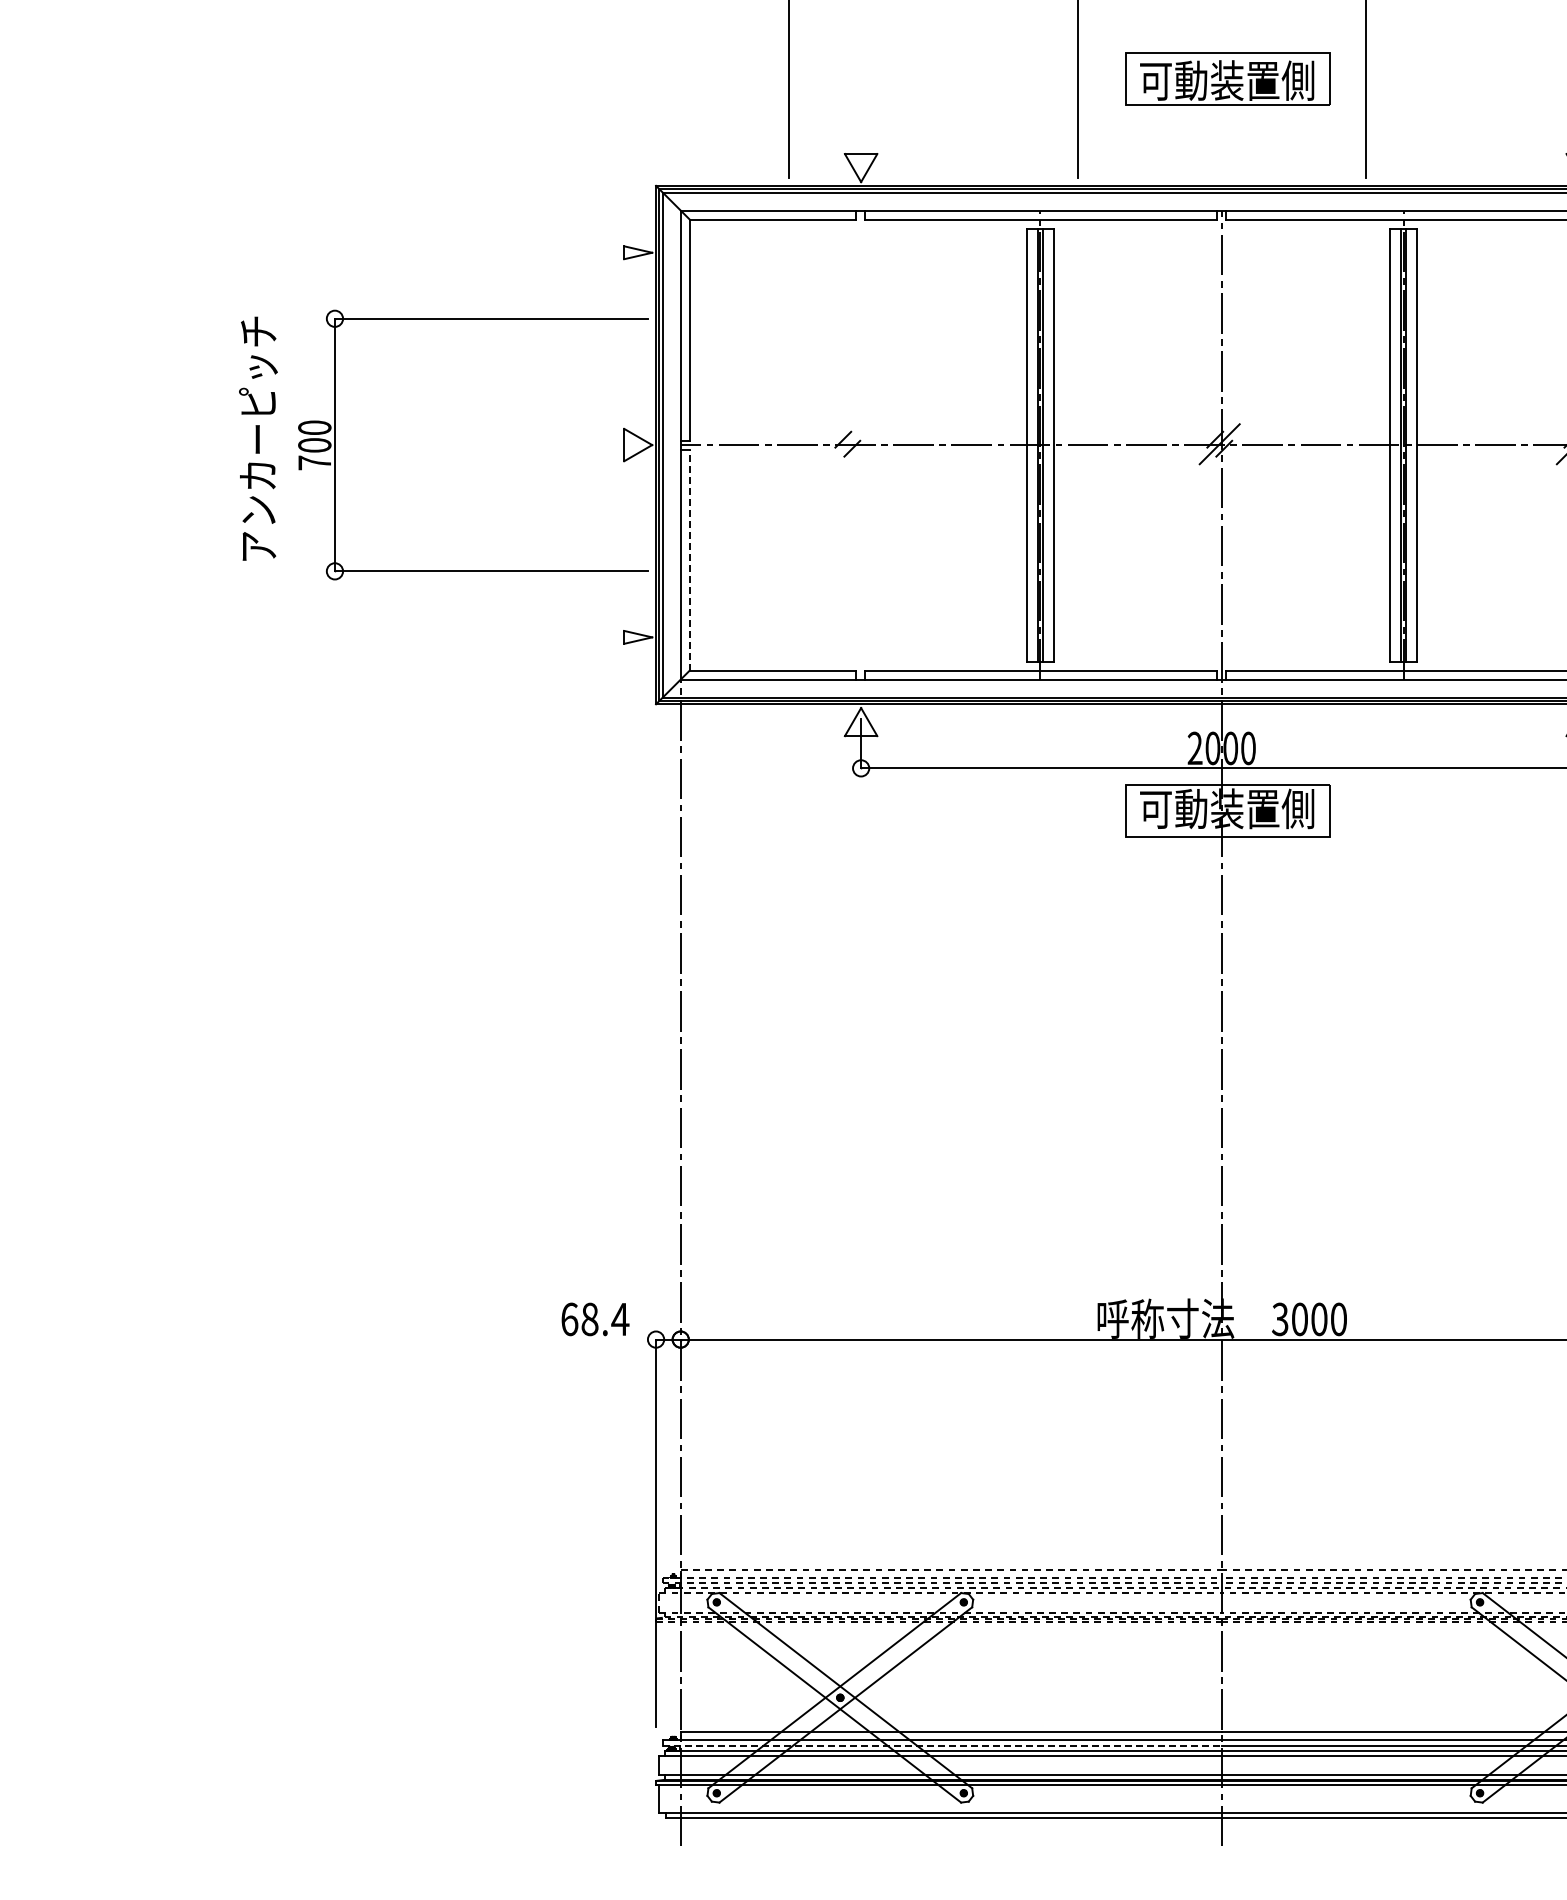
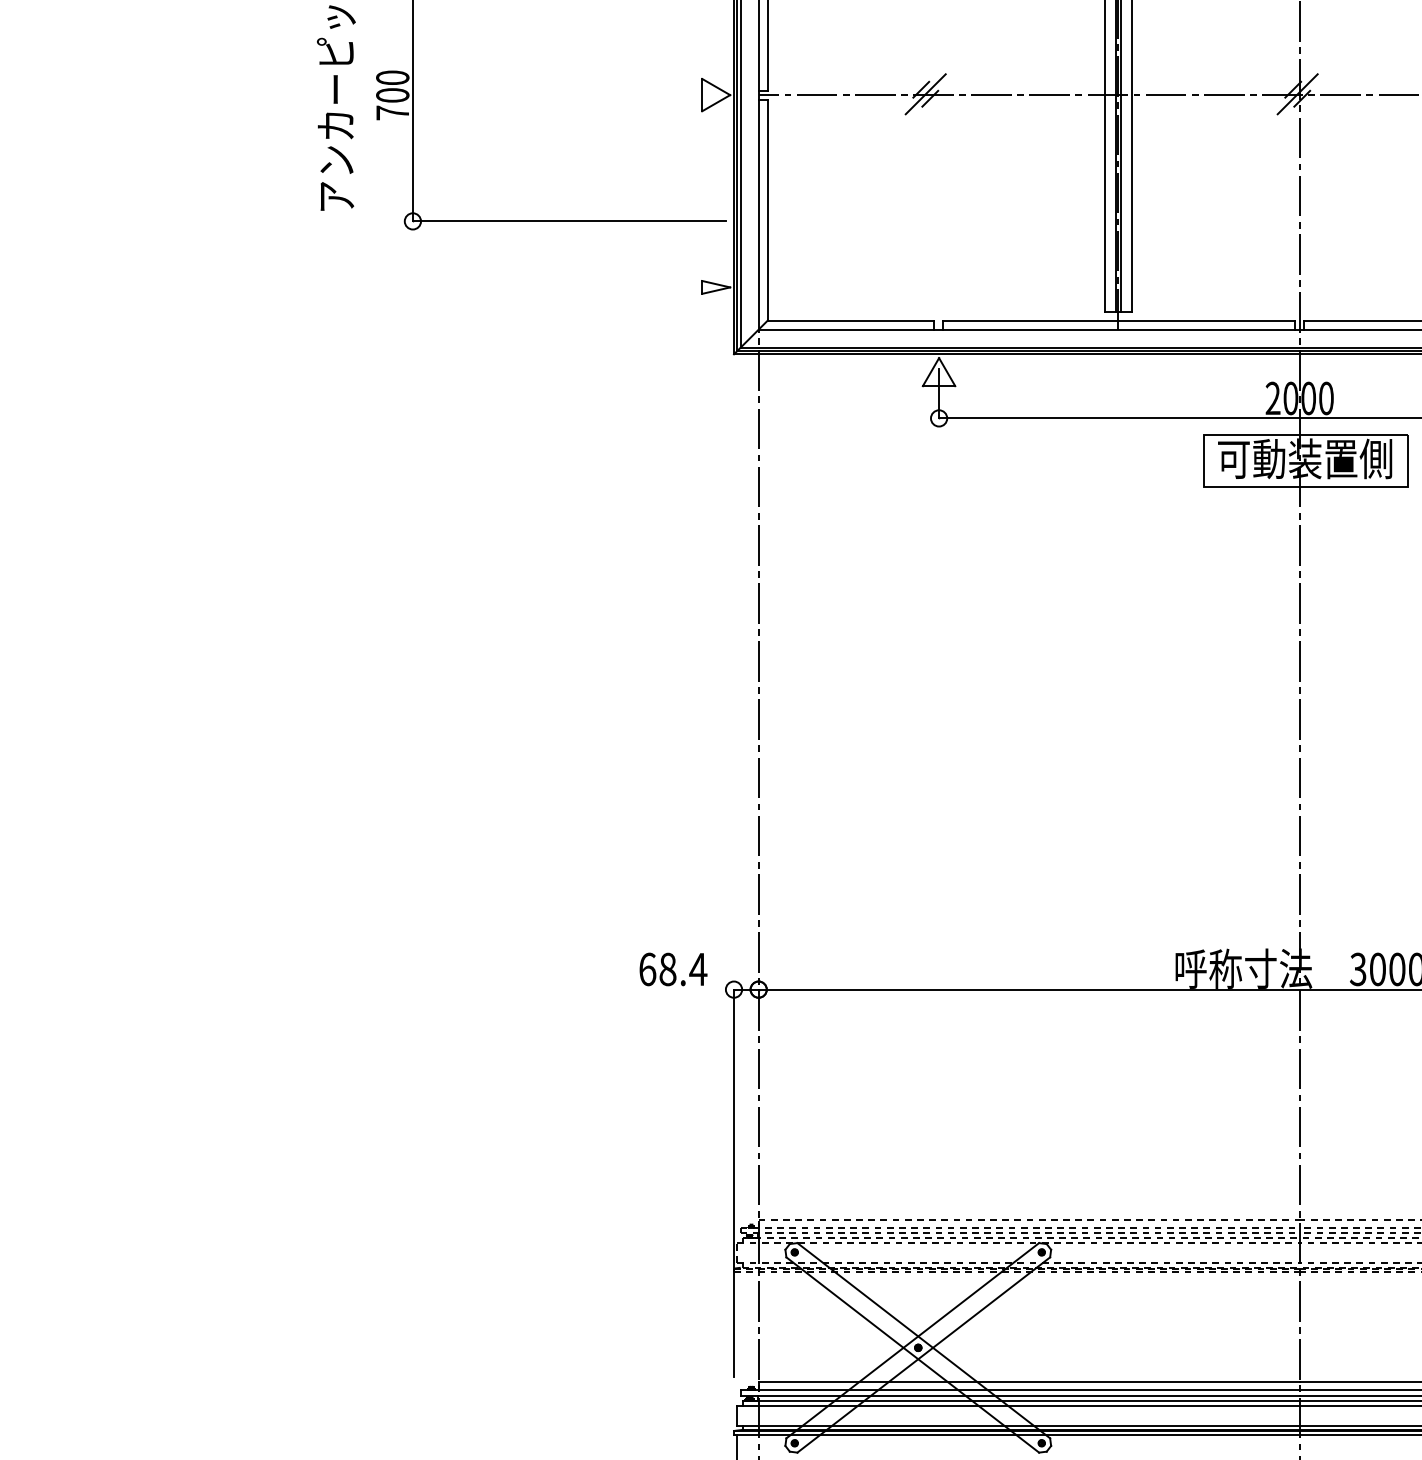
line: (847, 444) -> (925, 94), added
line: (689, 559) -> (767, 209), dashed -> solid
line: (942, 1745) -> (1020, 1395), dashed -> solid

